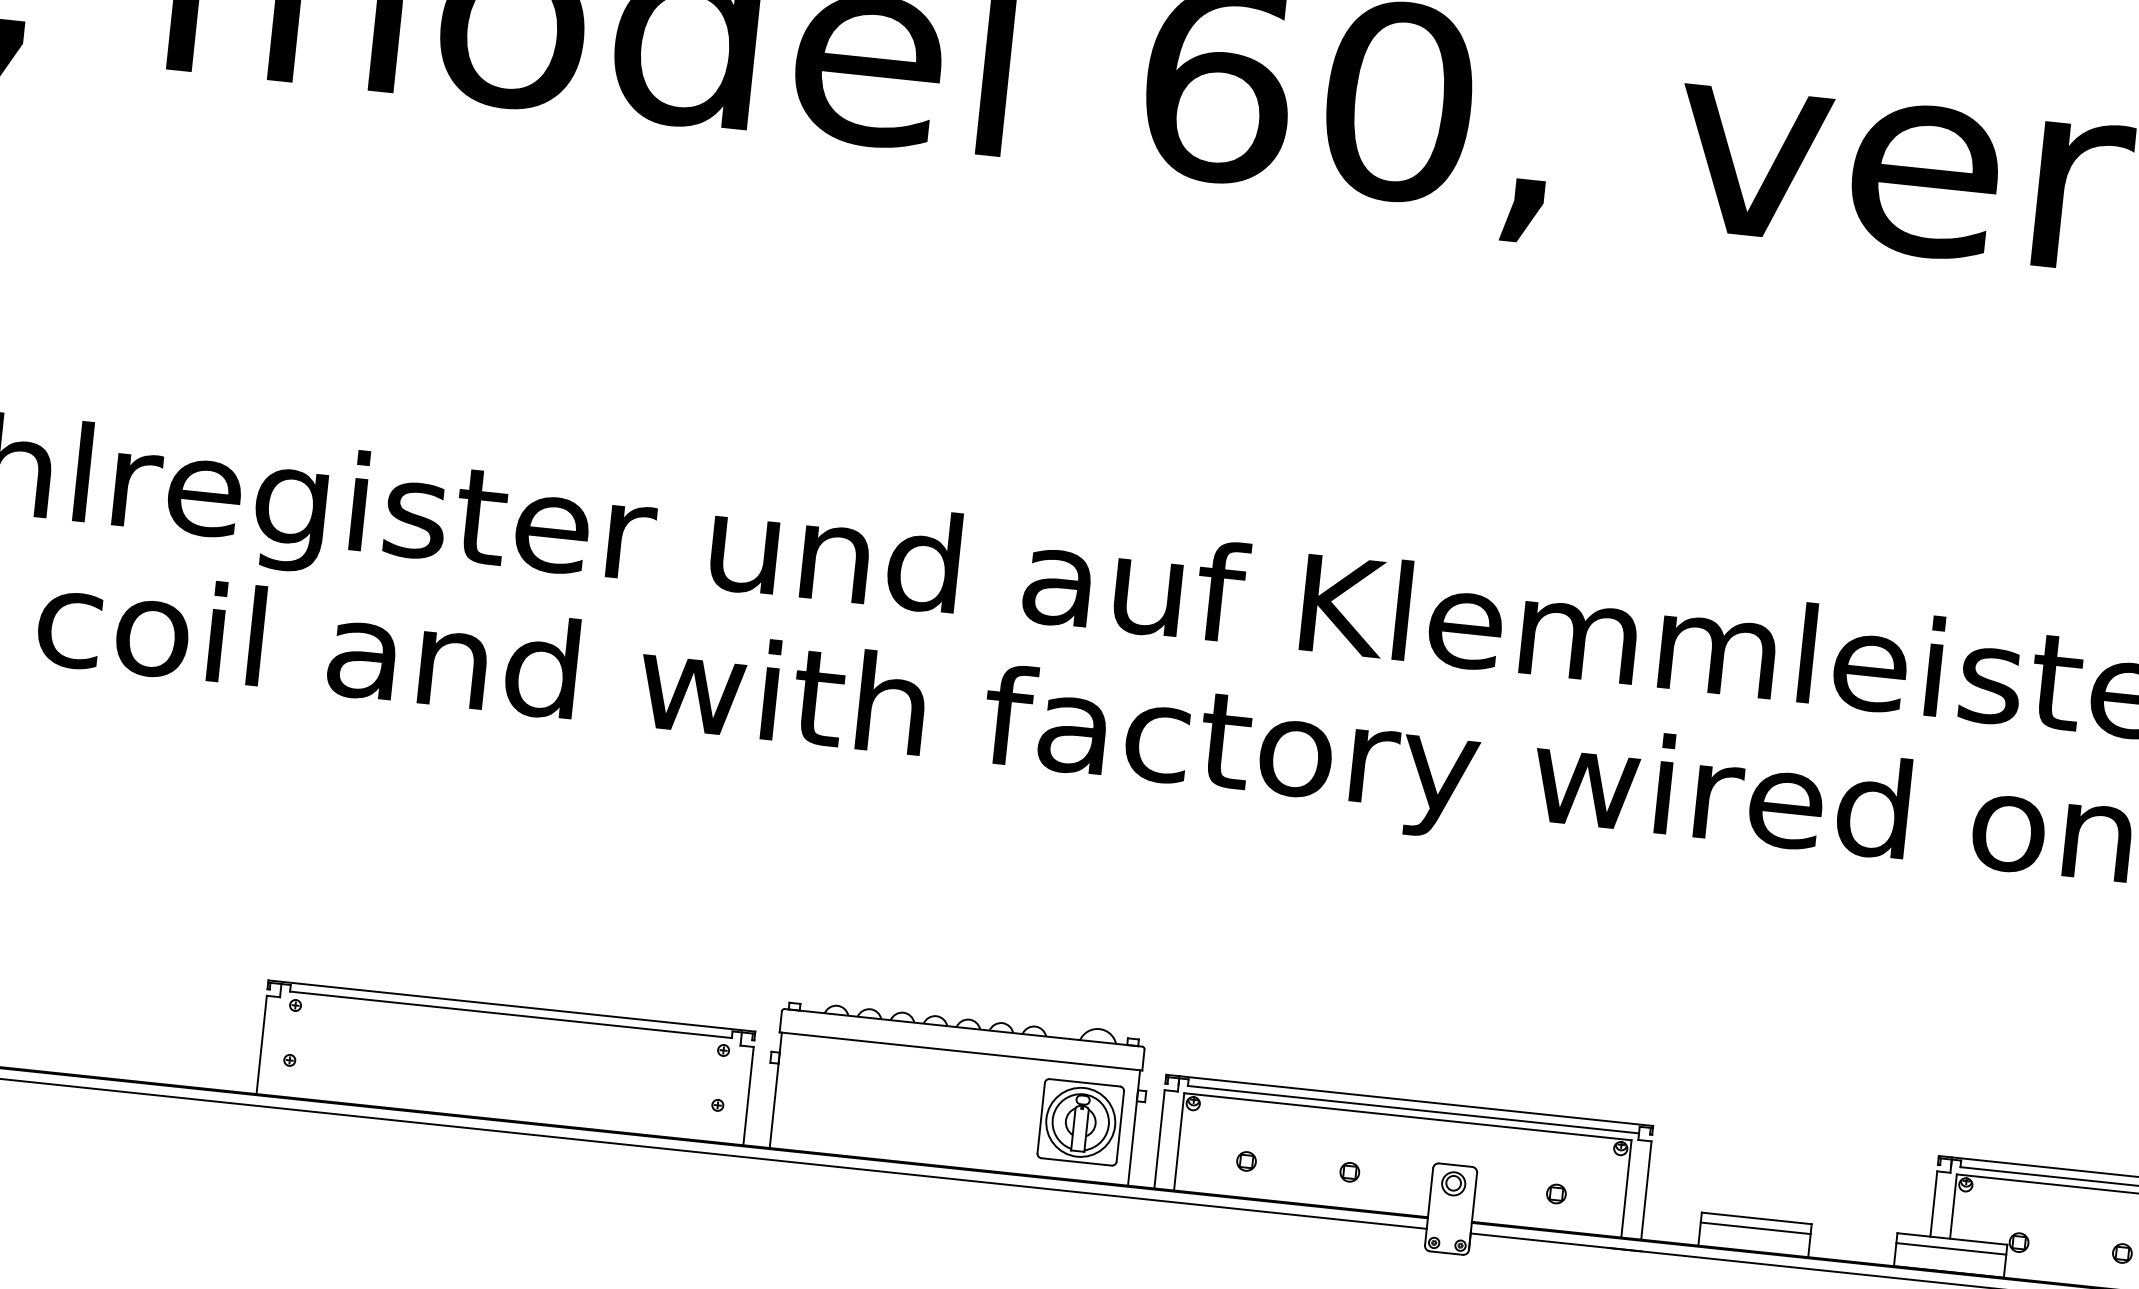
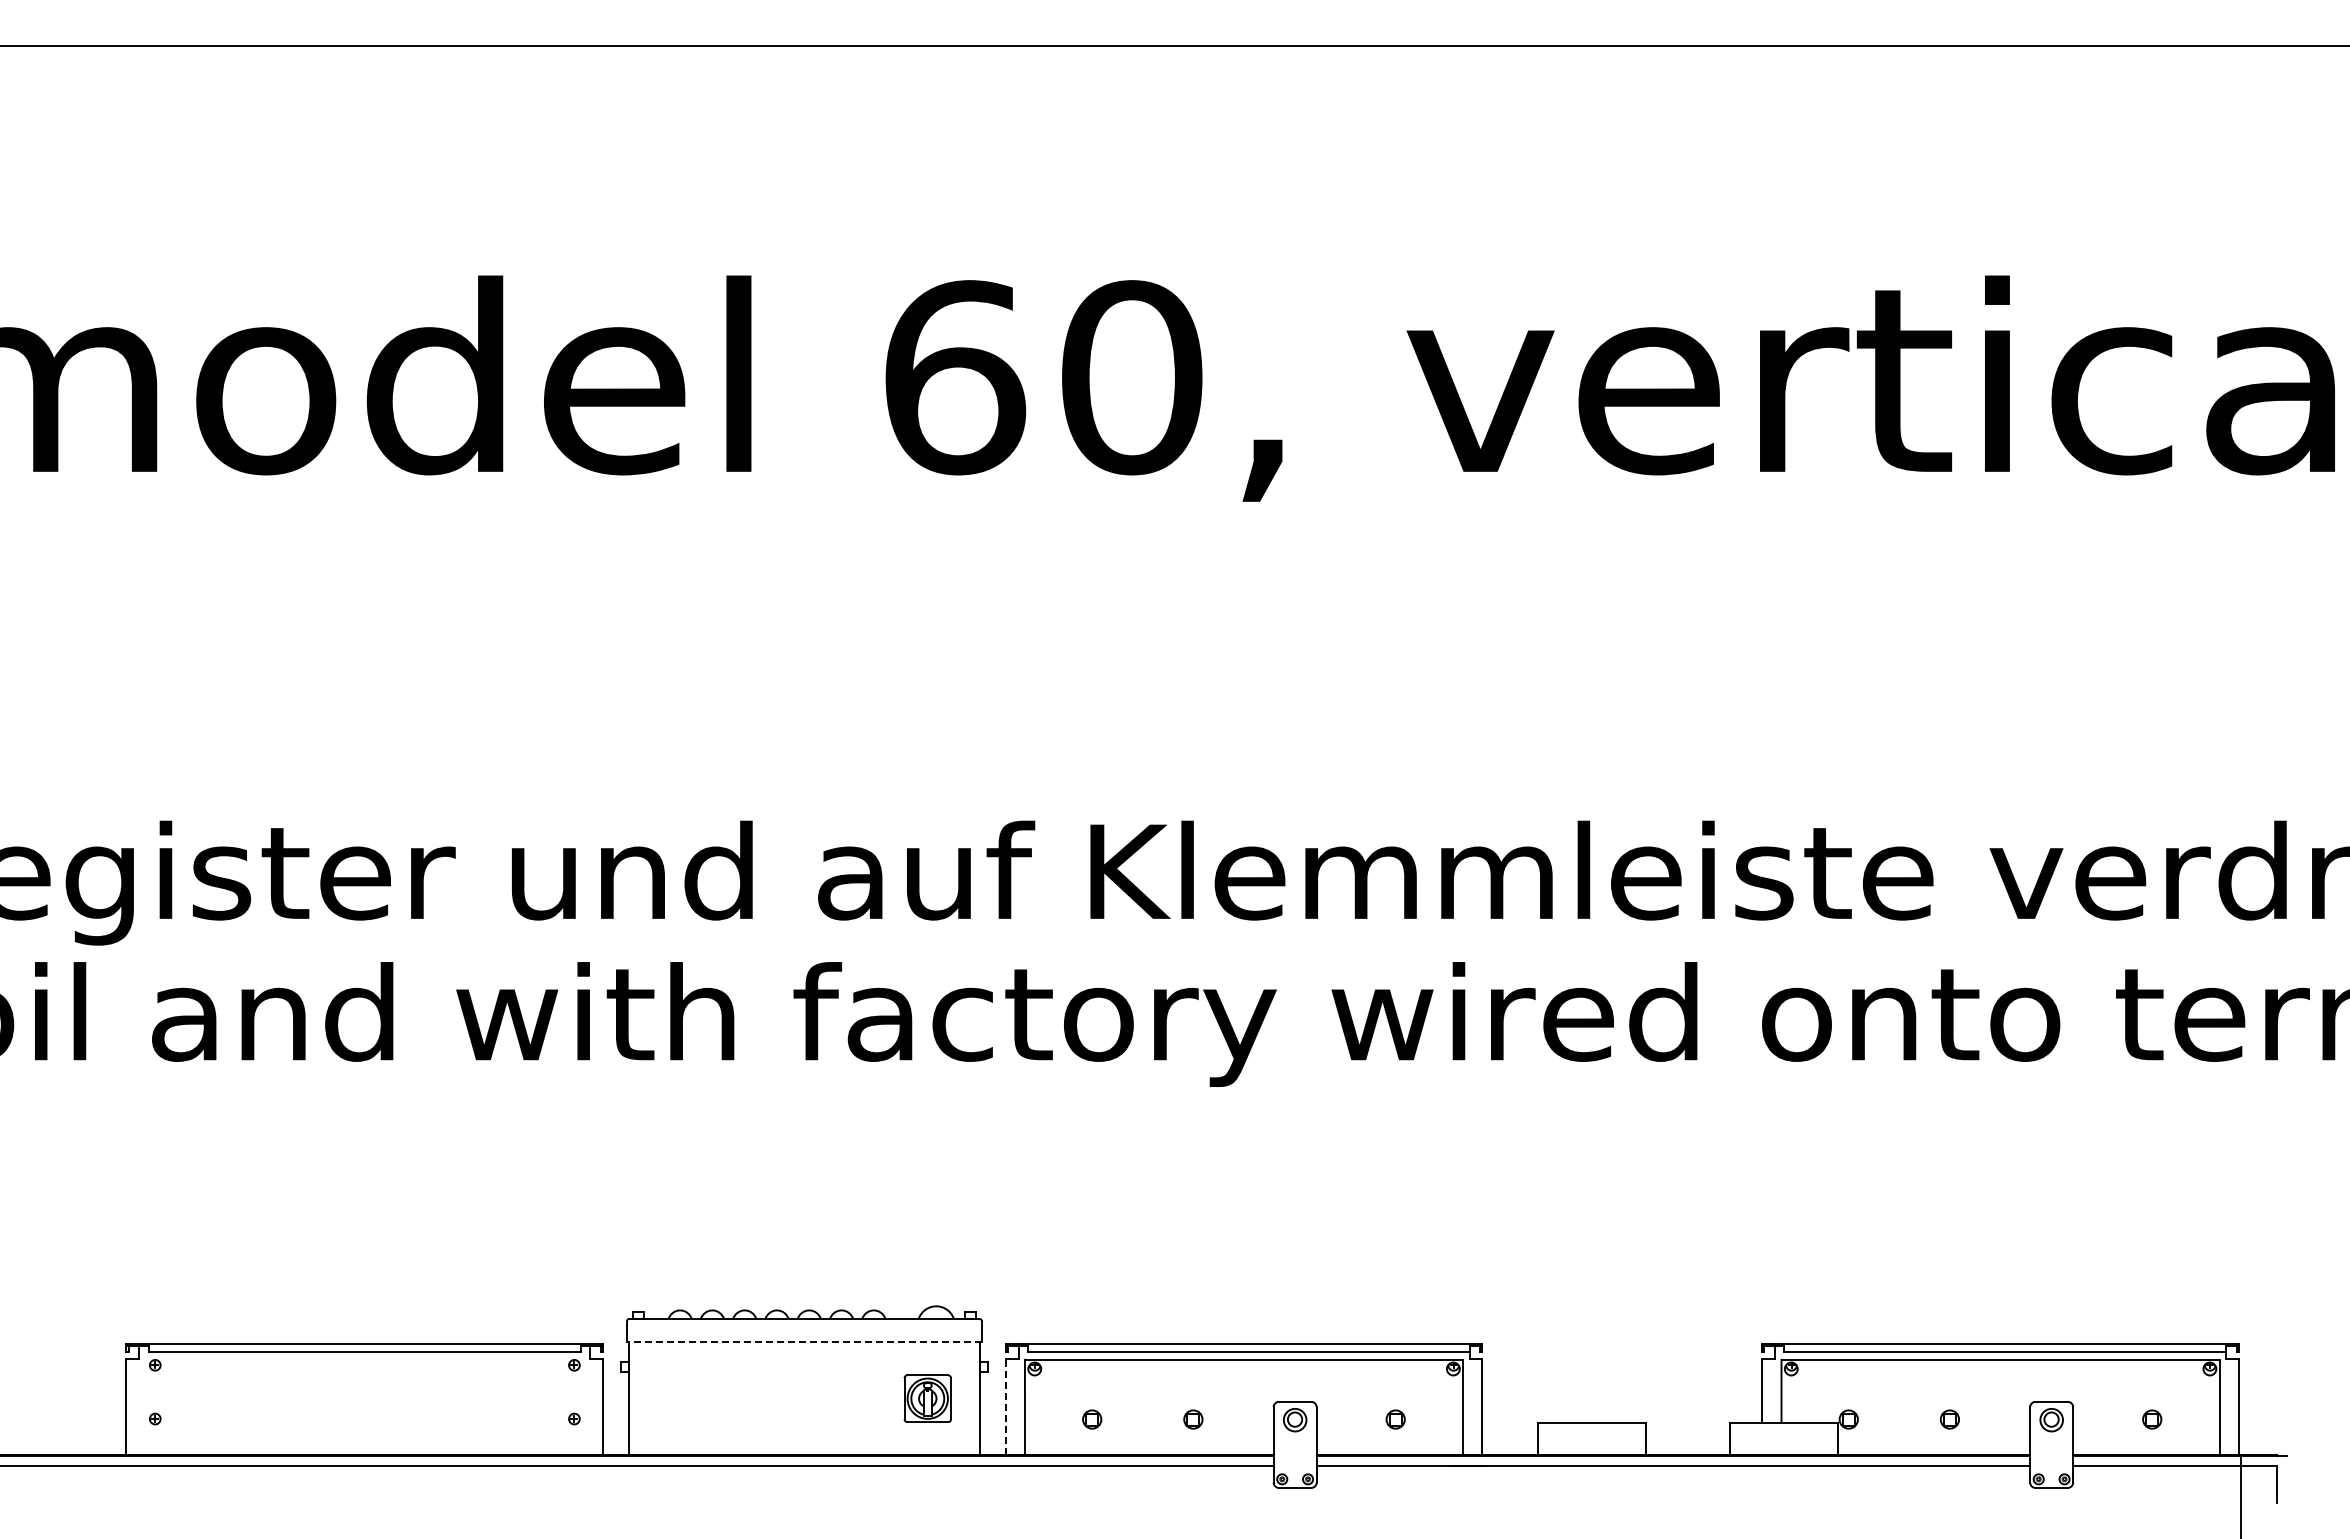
line: (960, 1051) -> (804, 1342), solid -> dashed
part: (1080, 1122) -> (927, 1398), size x0.6
line: (1159, 1138) -> (1005, 1406), solid -> dashed
line: (1756, 1228) -> (1592, 1432), removed
line: (1951, 1248) -> (1783, 1432), removed

